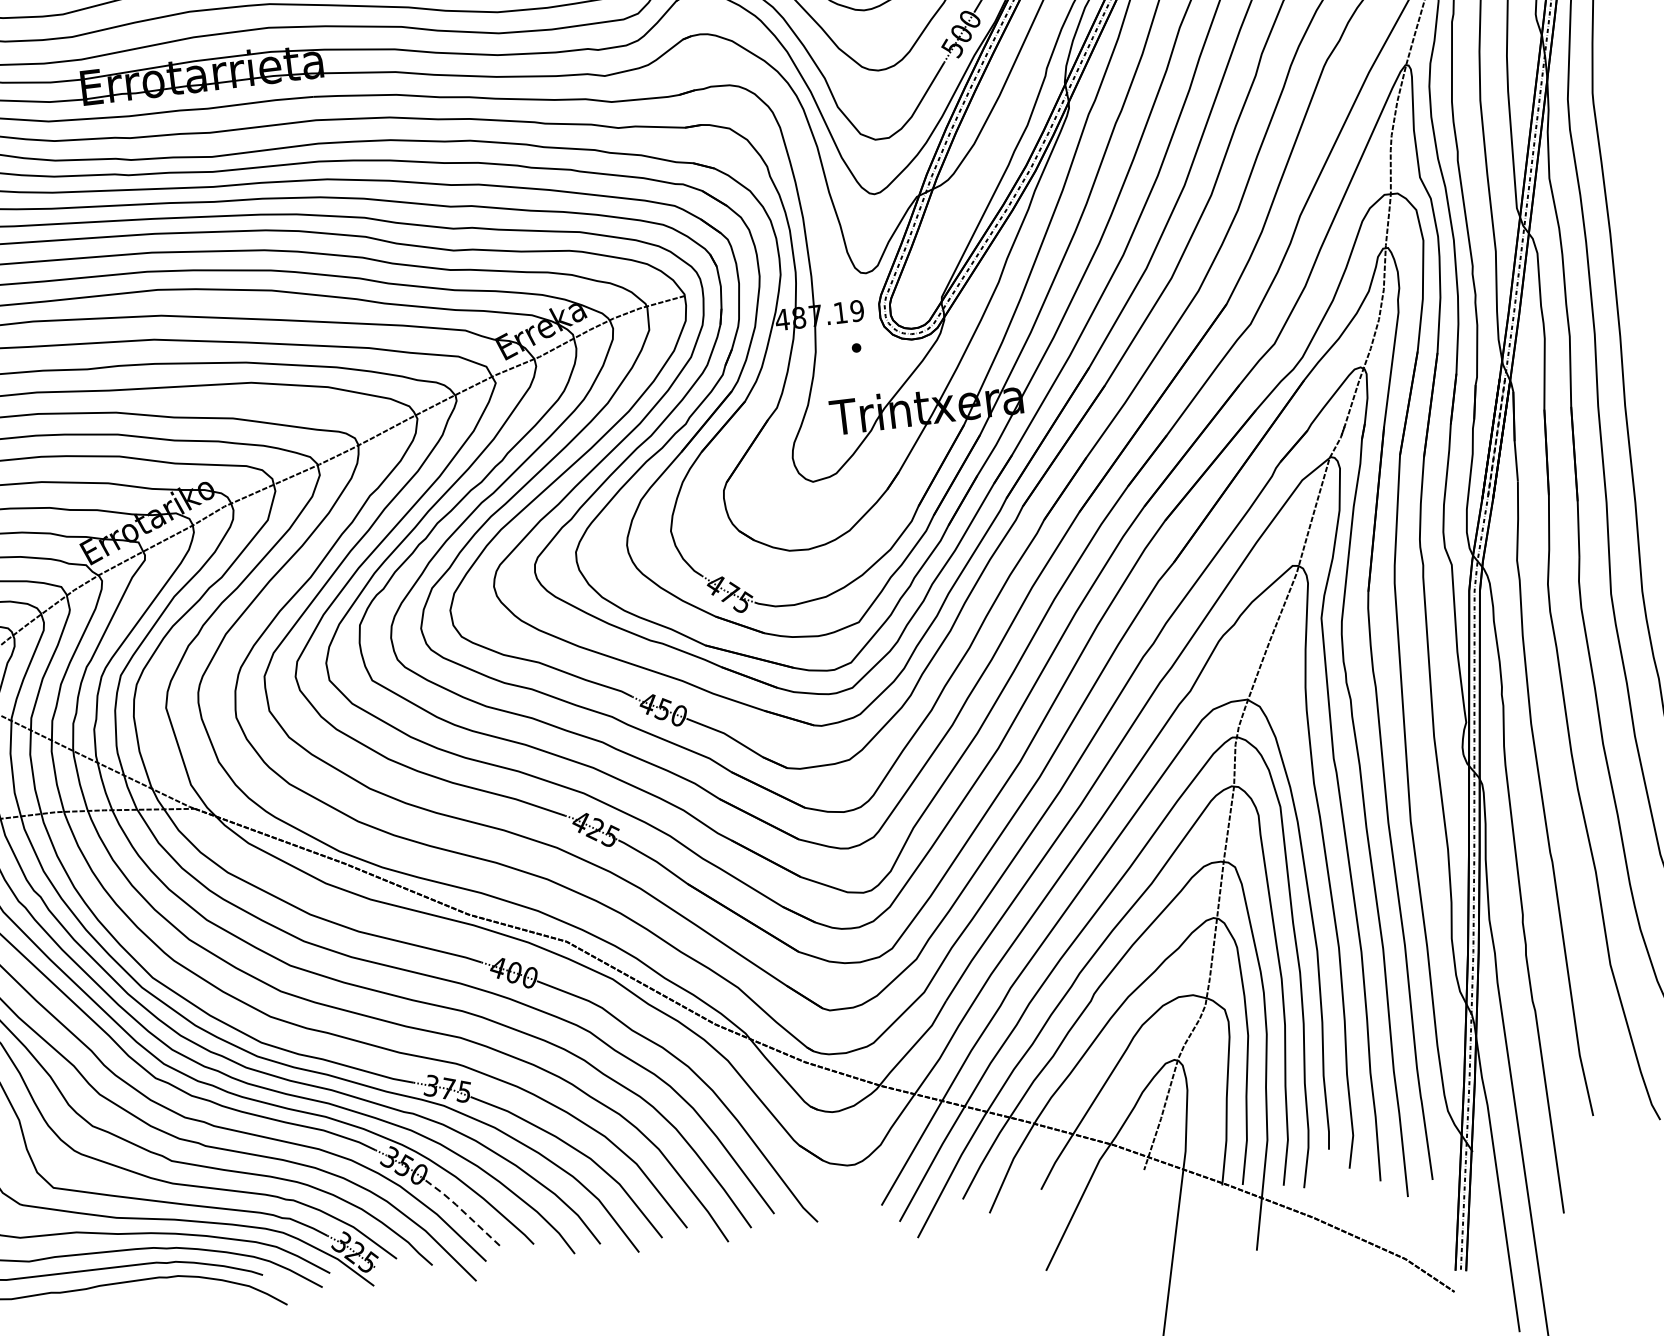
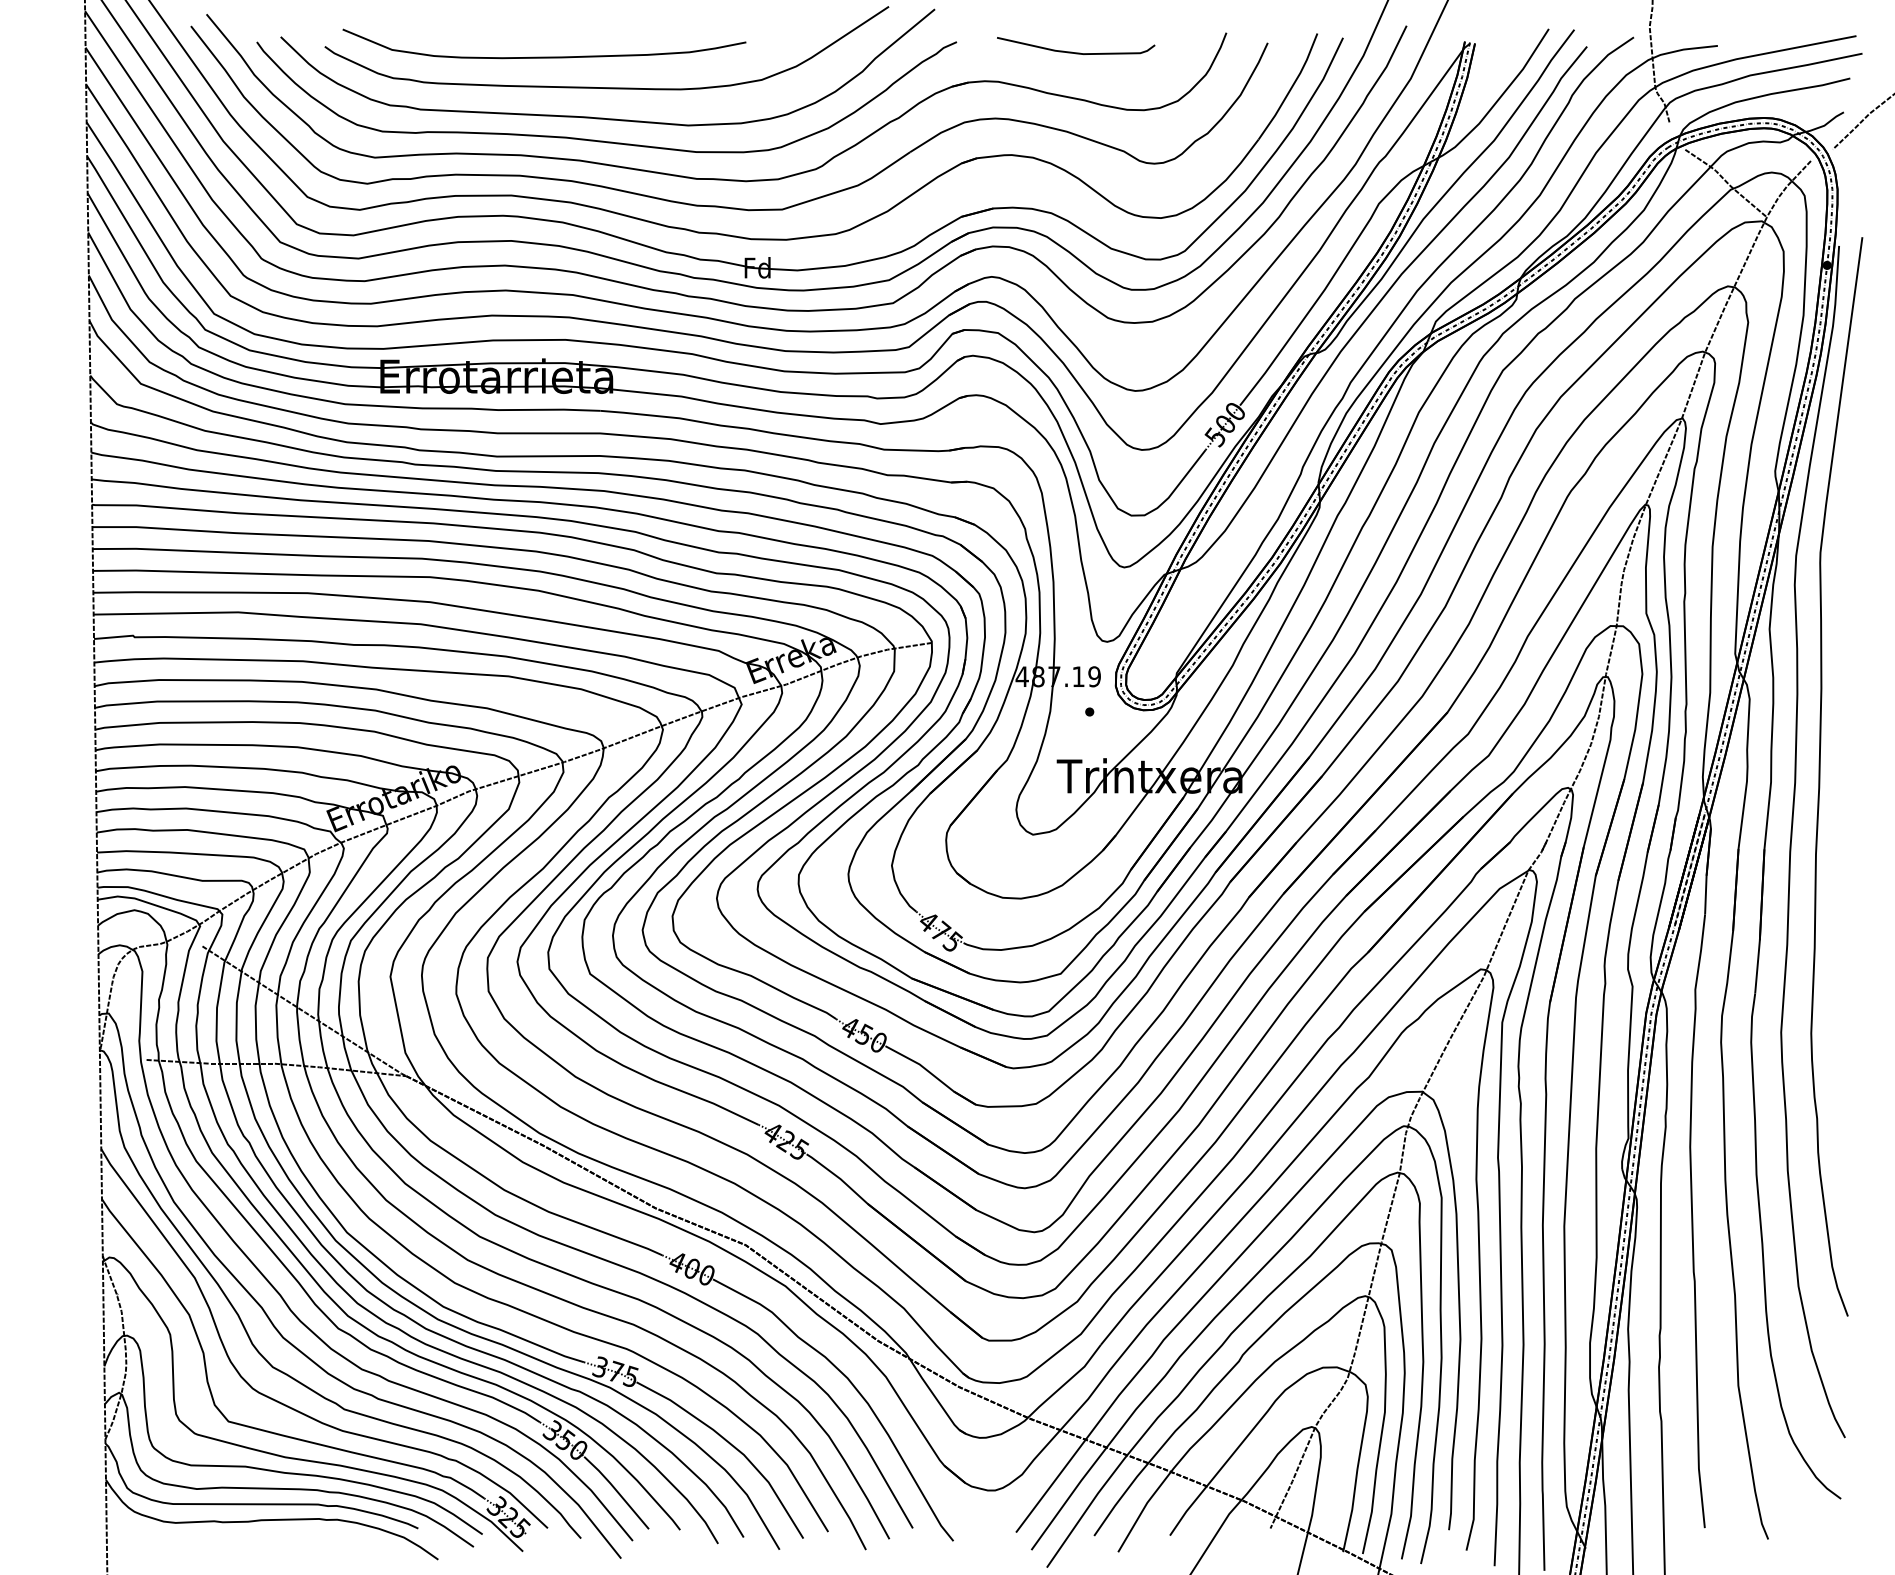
line: (463, 1212) -> (616, 1491), dashed -> solid

